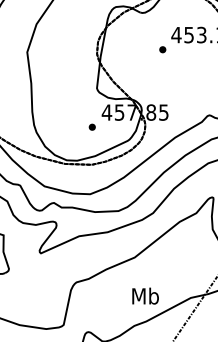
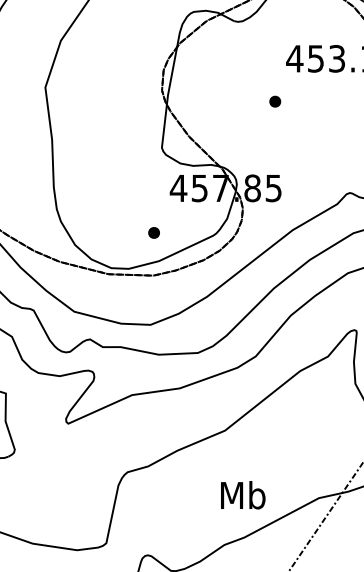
part: (162, 49) -> (274, 101), moved
part: (91, 126) -> (152, 231), moved

